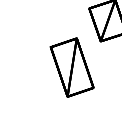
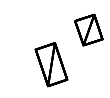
part: (72, 67) -> (51, 64), moved

